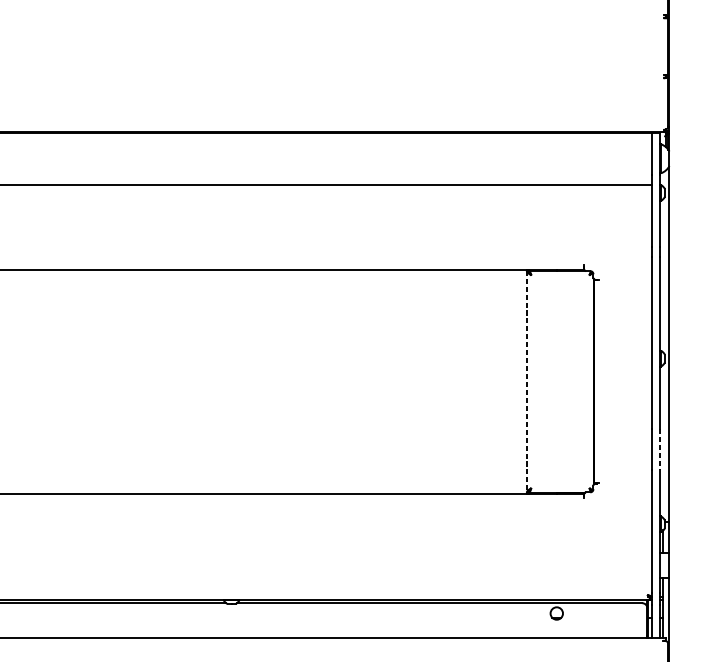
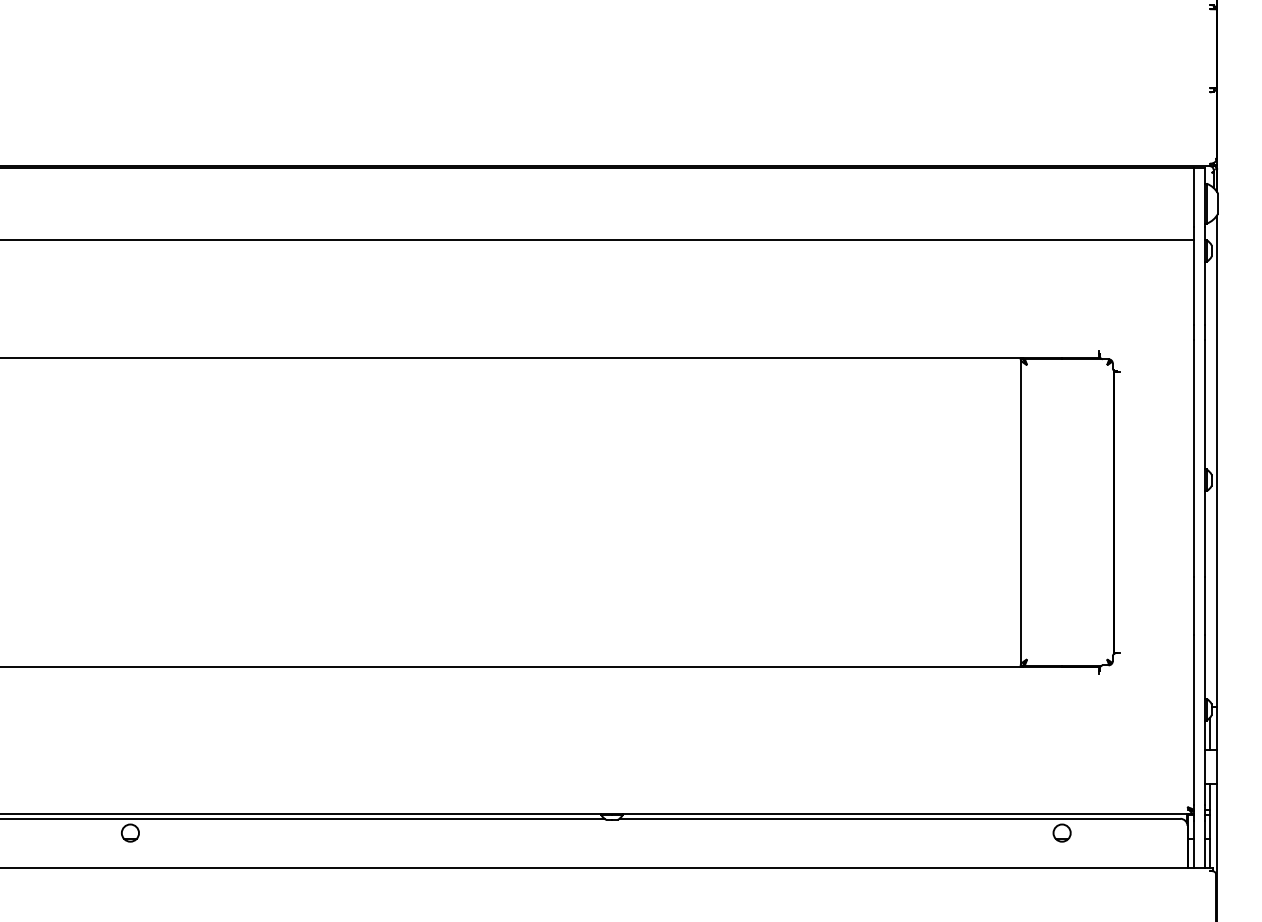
line: (526, 381) -> (1020, 512), dashed -> solid
line: (660, 449) -> (1205, 606), dashed -> solid

